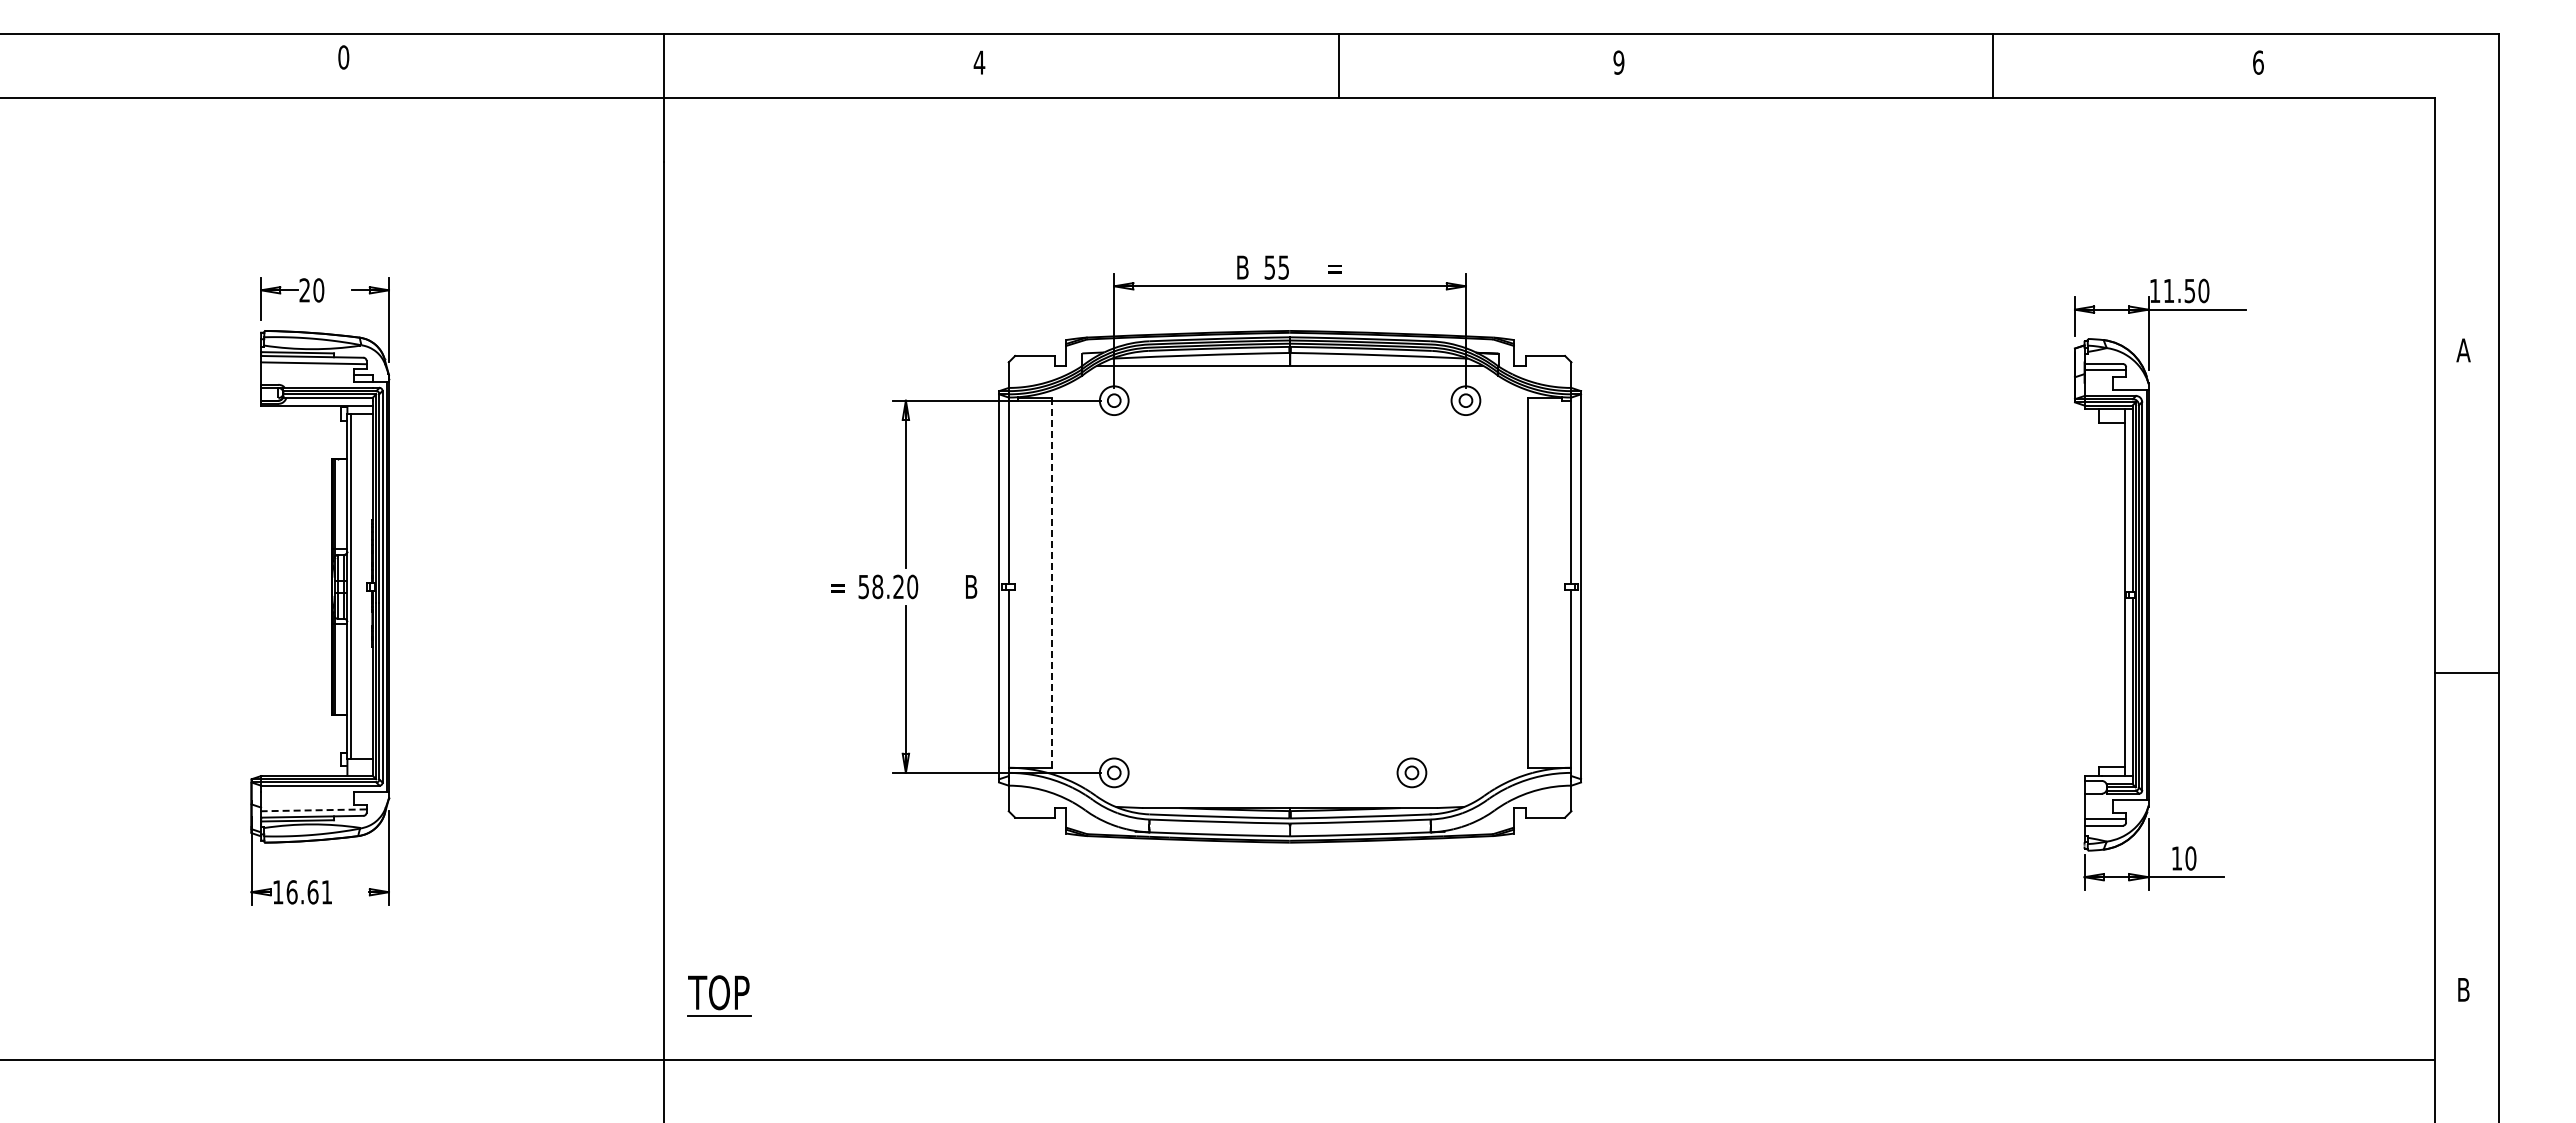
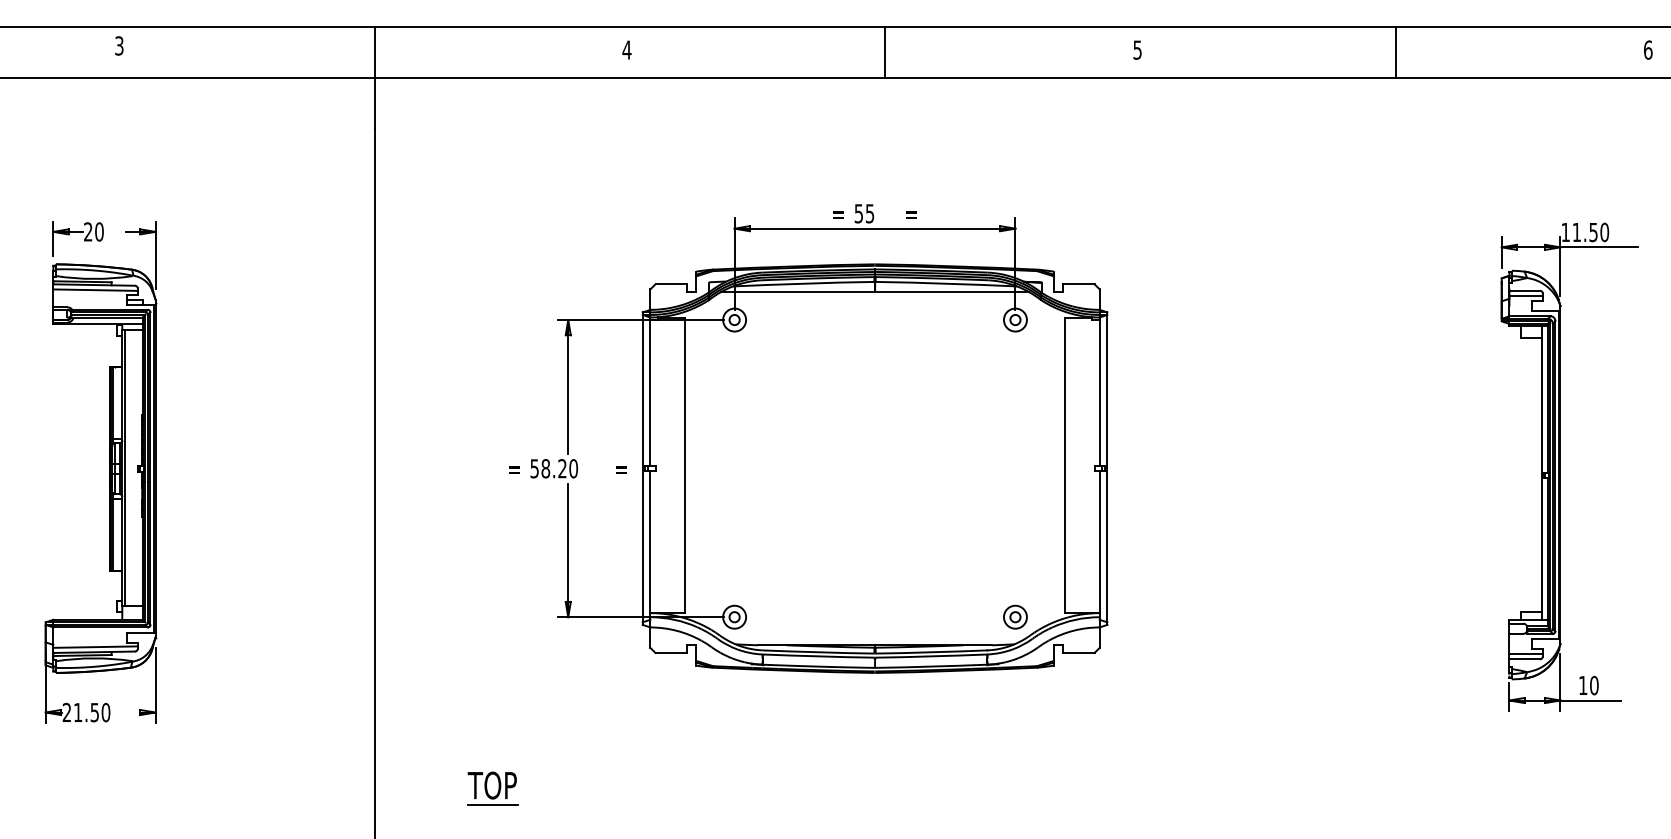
text: (343, 57) -> (119, 45), 0 -> 3
text: (1618, 62) -> (1137, 49), 9 -> 5
line: (1338, 65) -> (884, 52), moved
line: (1993, 65) -> (1395, 52), moved
text: (1243, 267) -> (837, 213), B -> =
line: (1052, 583) -> (685, 466), dashed -> solid
text: (972, 586) -> (621, 468), B -> =
part: (1411, 772) -> (1015, 616), moved
line: (313, 810) -> (95, 647), dashed -> solid
text: (302, 892) -> (86, 712), 16.61 -> 21.50
part: (719, 995) -> (492, 787), moved

